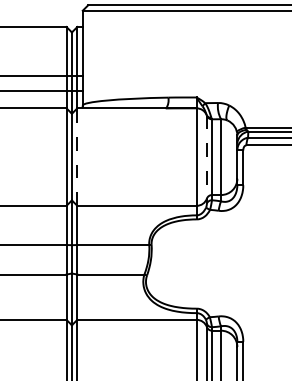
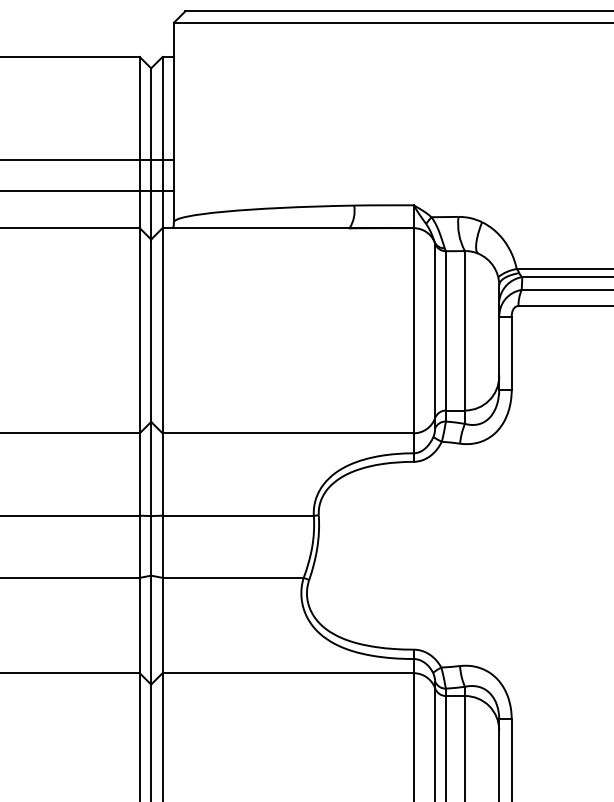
line: (77, 157) -> (162, 331), dashed -> solid
line: (206, 157) -> (434, 331), dashed -> solid

